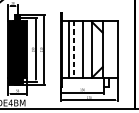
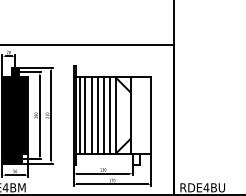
line: (65, 49) -> (79, 115), added
line: (73, 49) -> (91, 115), dashed -> solid
line: (79, 49) -> (98, 115), added
line: (87, 49) -> (110, 115), added

